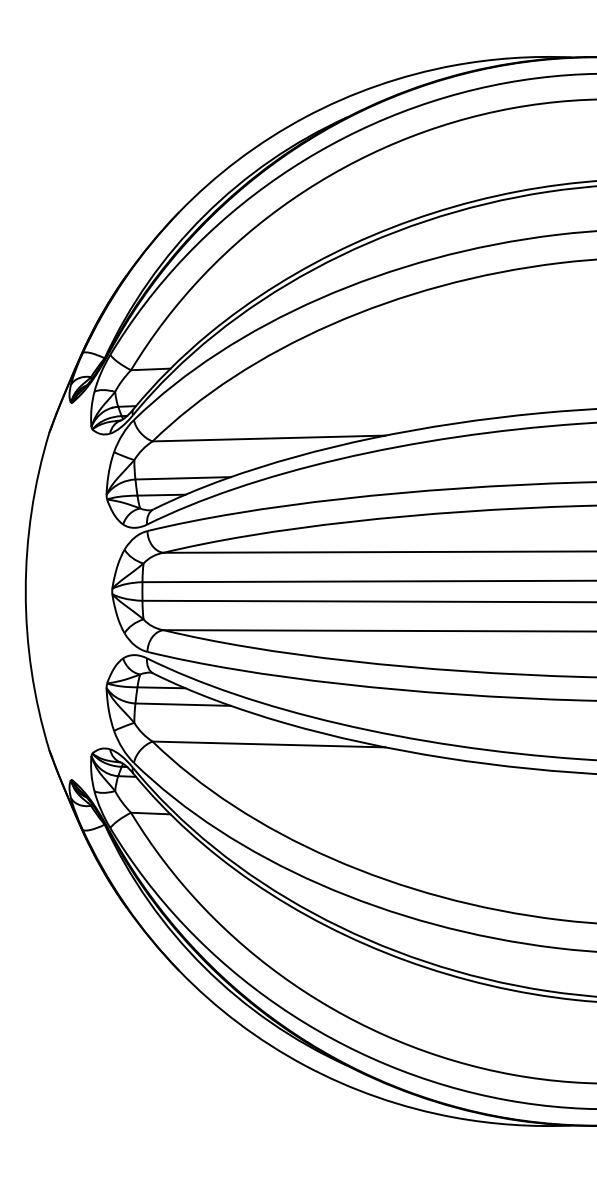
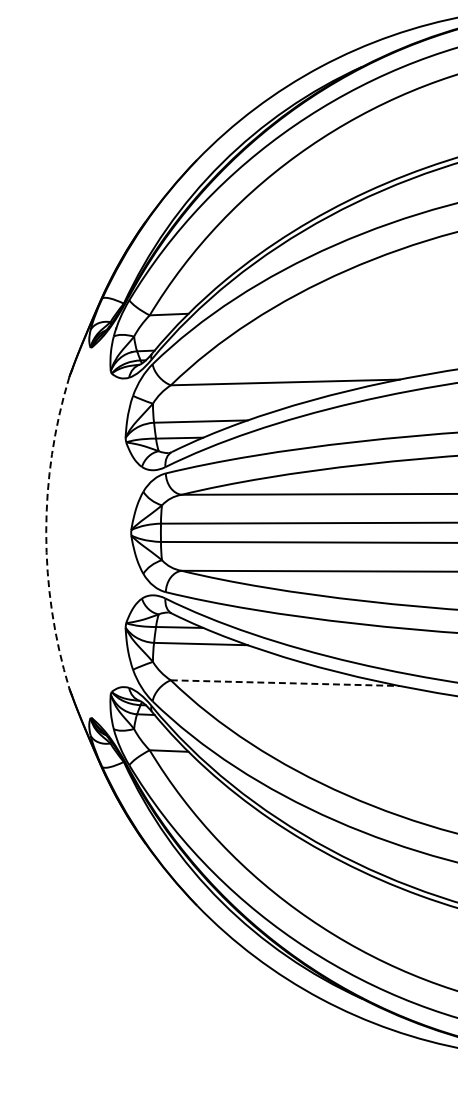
arc: (25, 591) -> (45, 532), solid -> dashed
line: (269, 744) -> (285, 683), solid -> dashed

